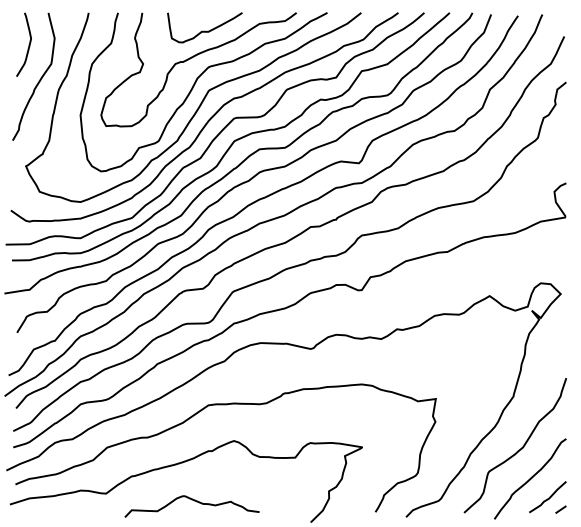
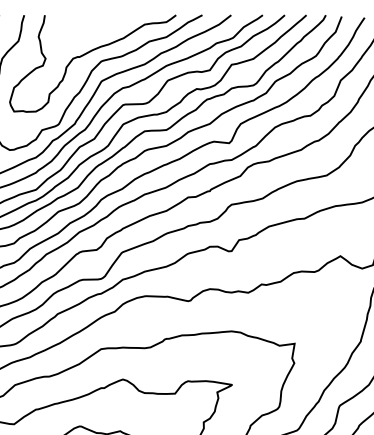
curve: (204, 30) -> (97, 30), removed

